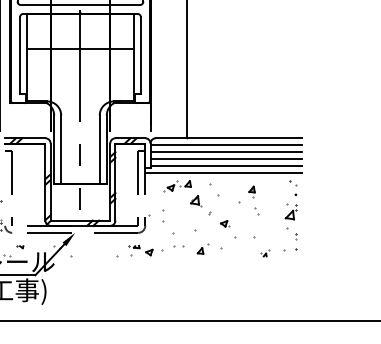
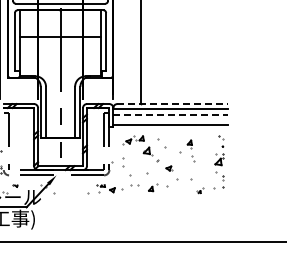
line: (230, 138) -> (173, 104), solid -> dashed
line: (227, 152) -> (171, 114), solid -> dashed
line: (226, 158) -> (170, 119), removed
line: (223, 173) -> (168, 130), removed

